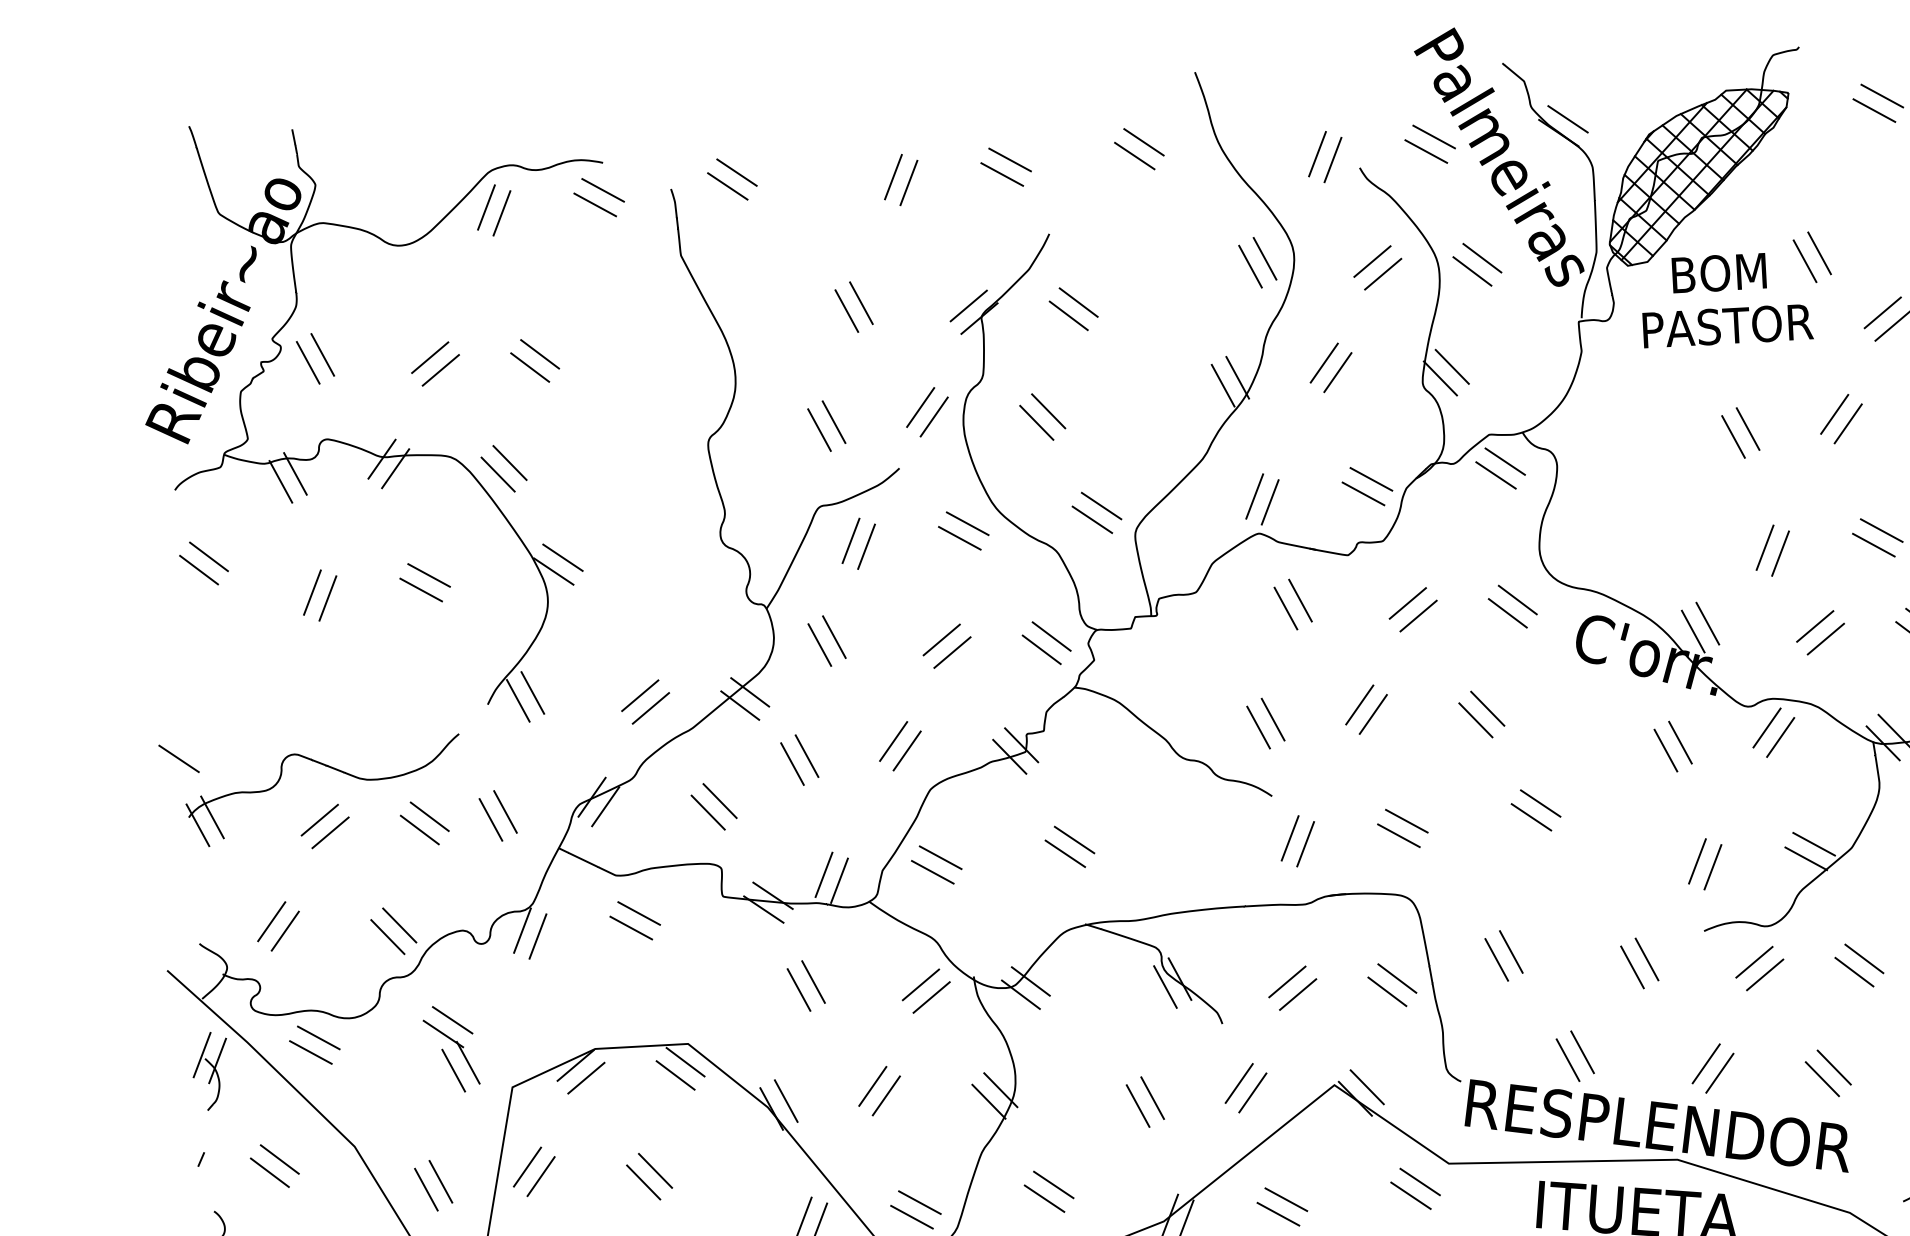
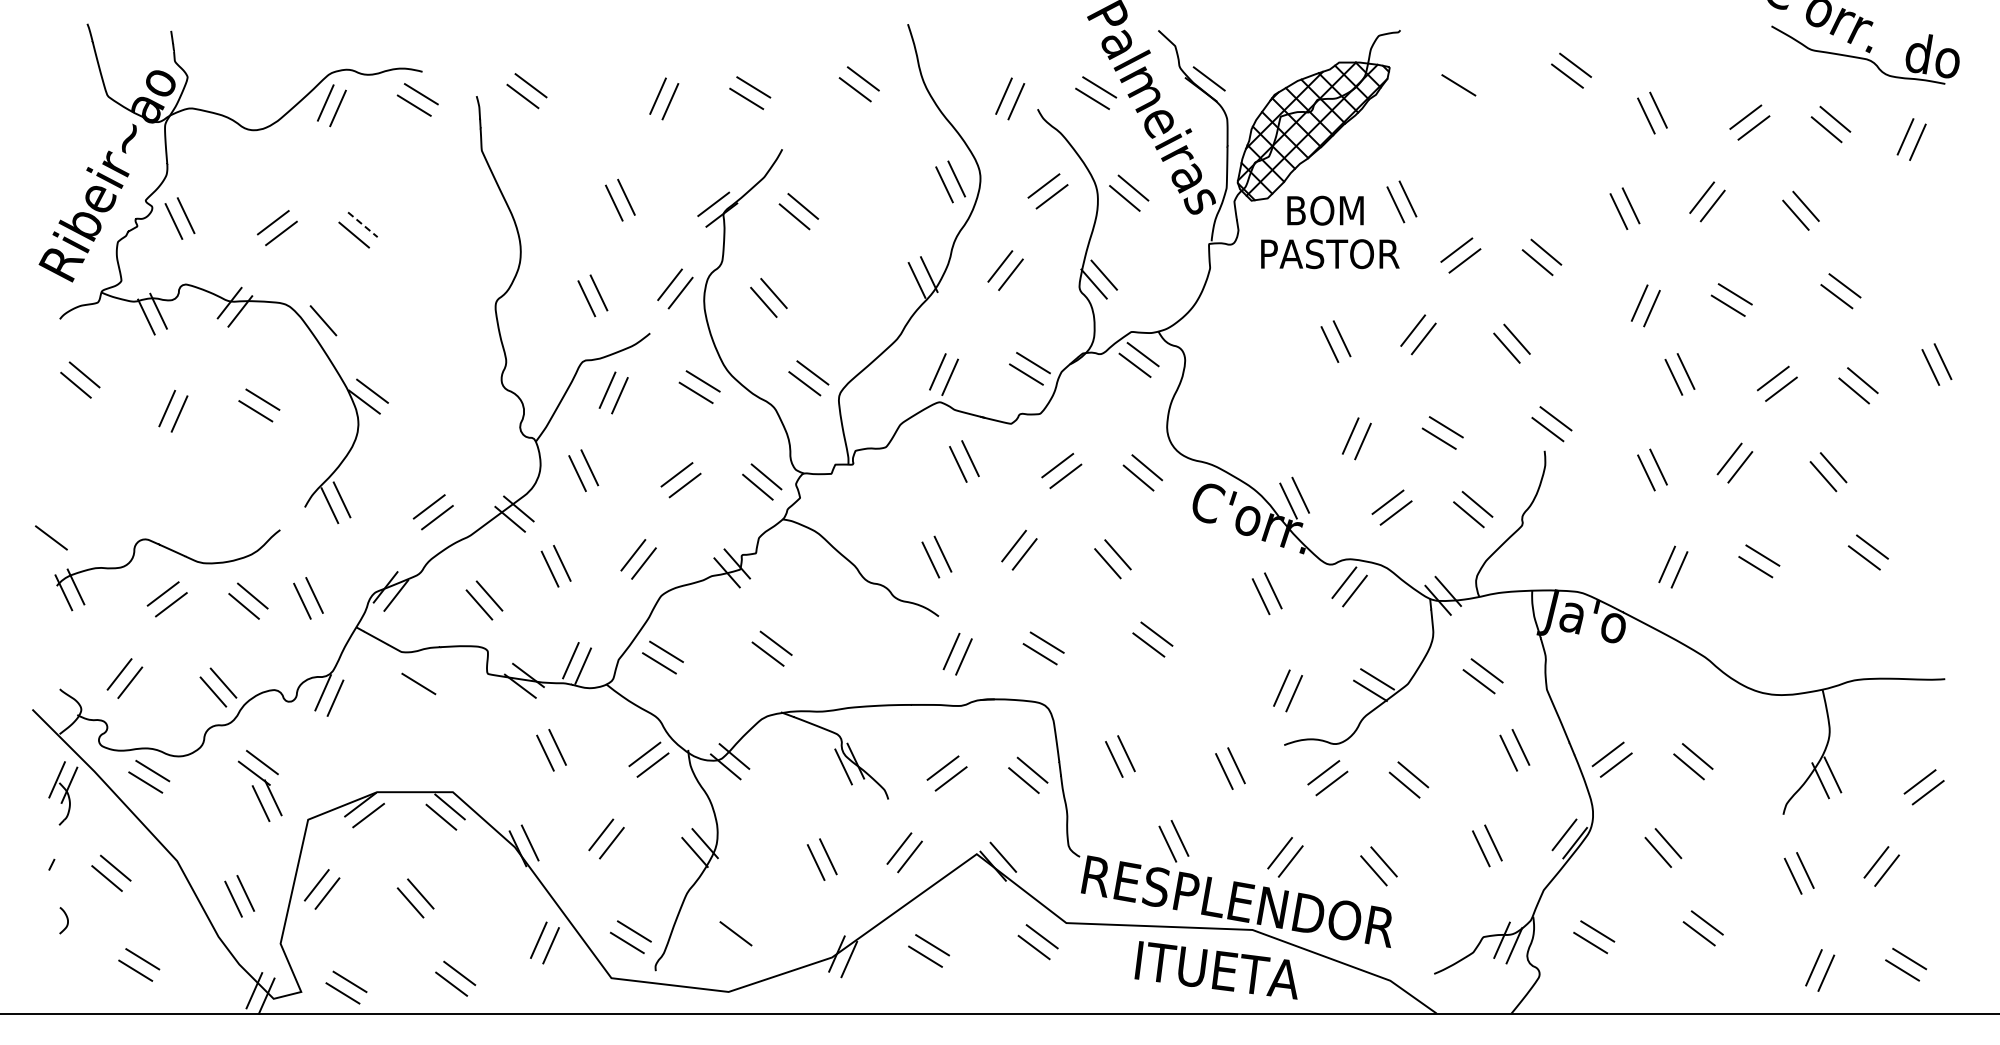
line: (1881, 95) -> (1465, 73), removed
line: (540, 355) -> (363, 225), solid -> dashed
line: (509, 462) -> (333, 311), removed
line: (630, 928) -> (411, 695), removed
line: (1053, 1184) -> (743, 922), removed

